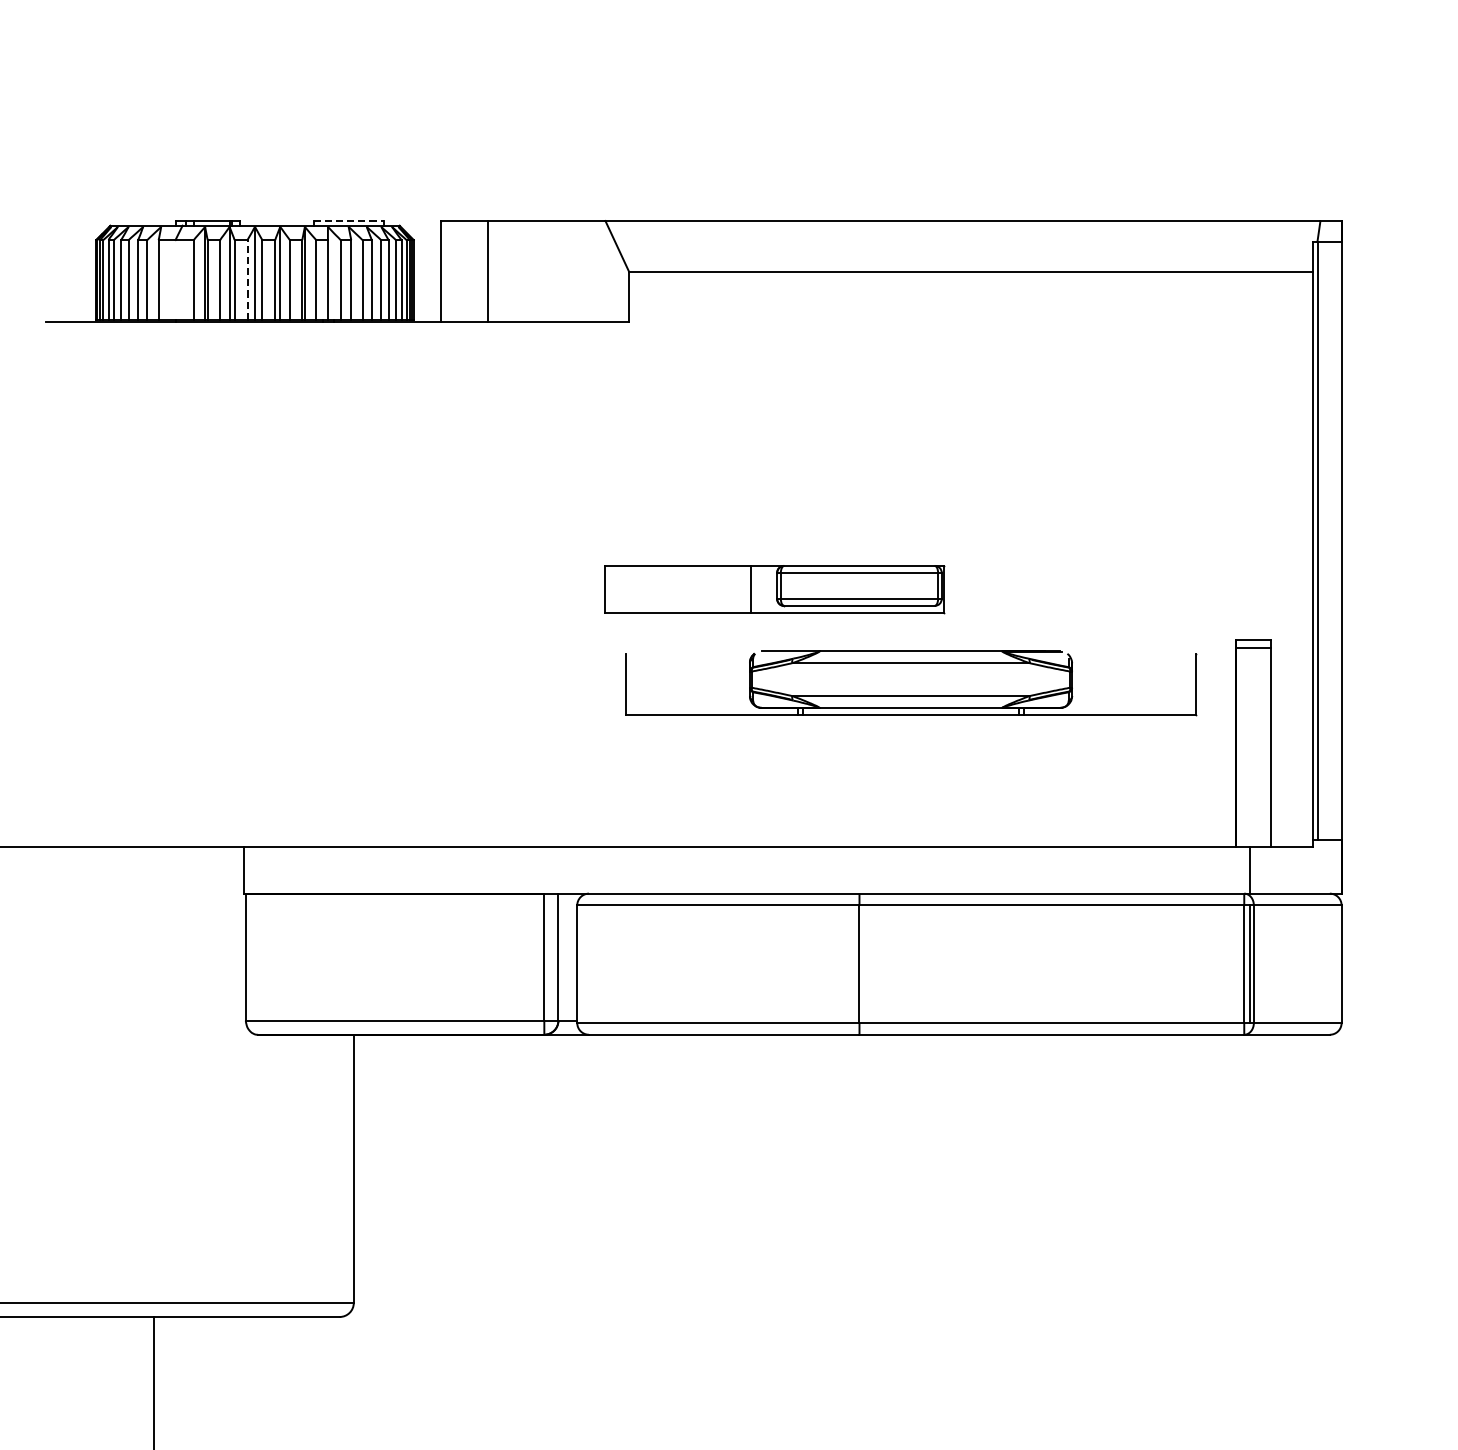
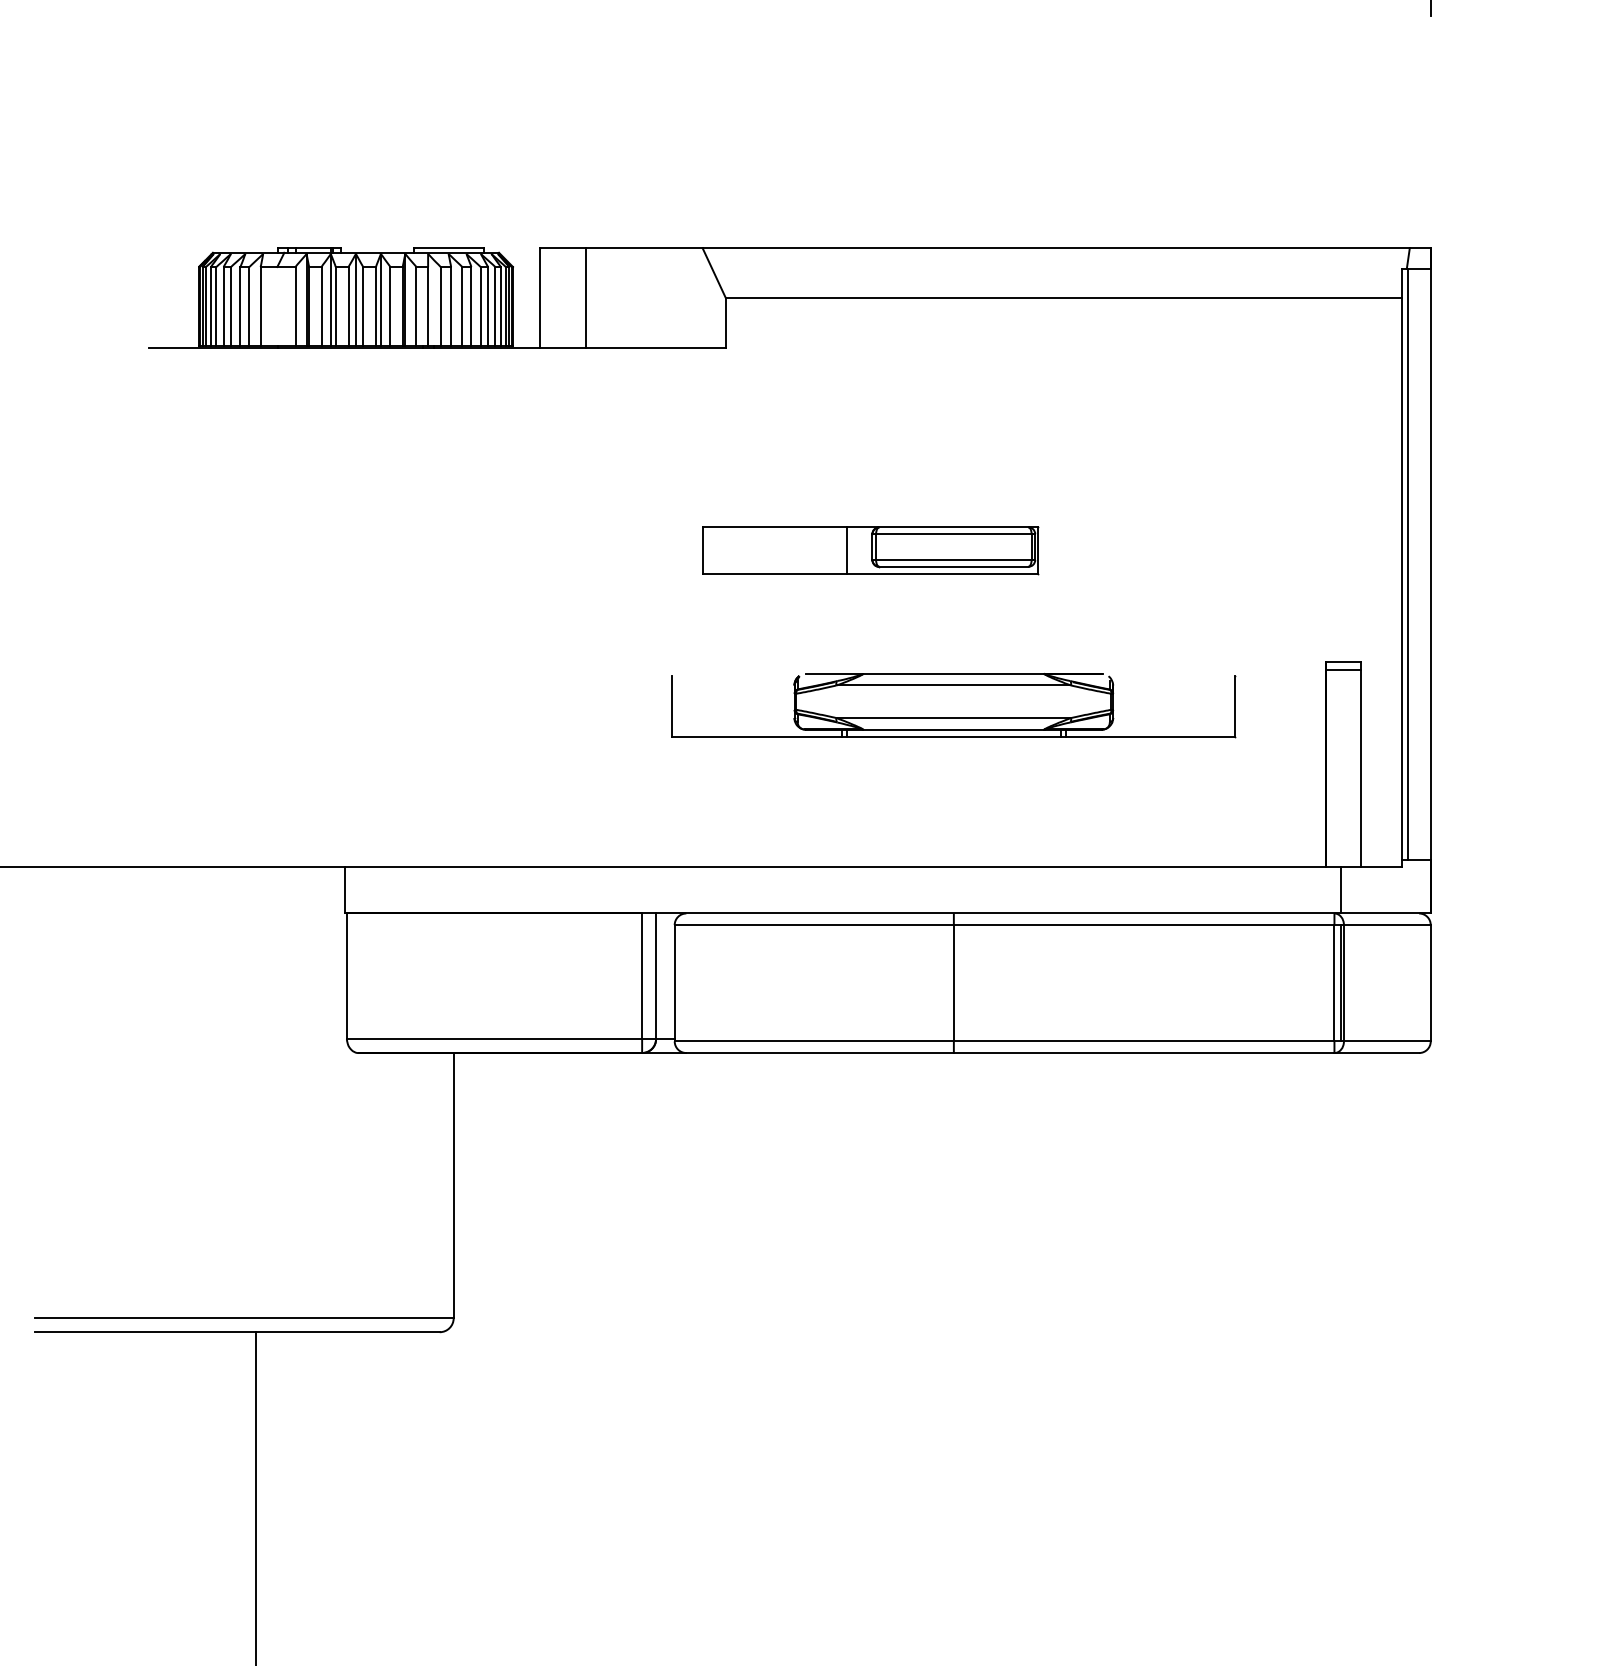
line: (349, 221) -> (449, 248), dashed -> solid
line: (247, 278) -> (348, 305), dashed -> solid
part: (775, 589) -> (870, 550), moved
part: (910, 683) -> (953, 705), moved

